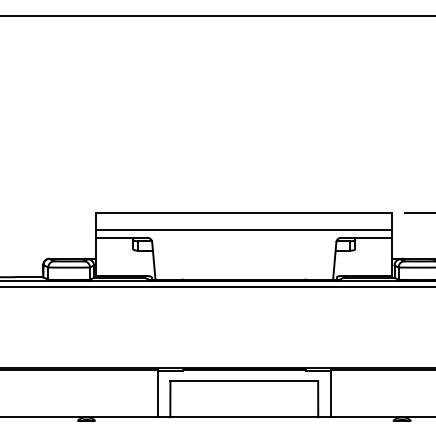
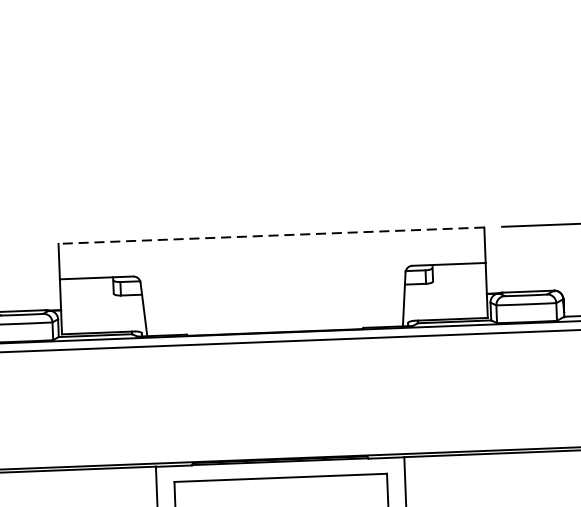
line: (244, 213) -> (271, 236), solid -> dashed
line: (244, 230) -> (272, 260), removed

